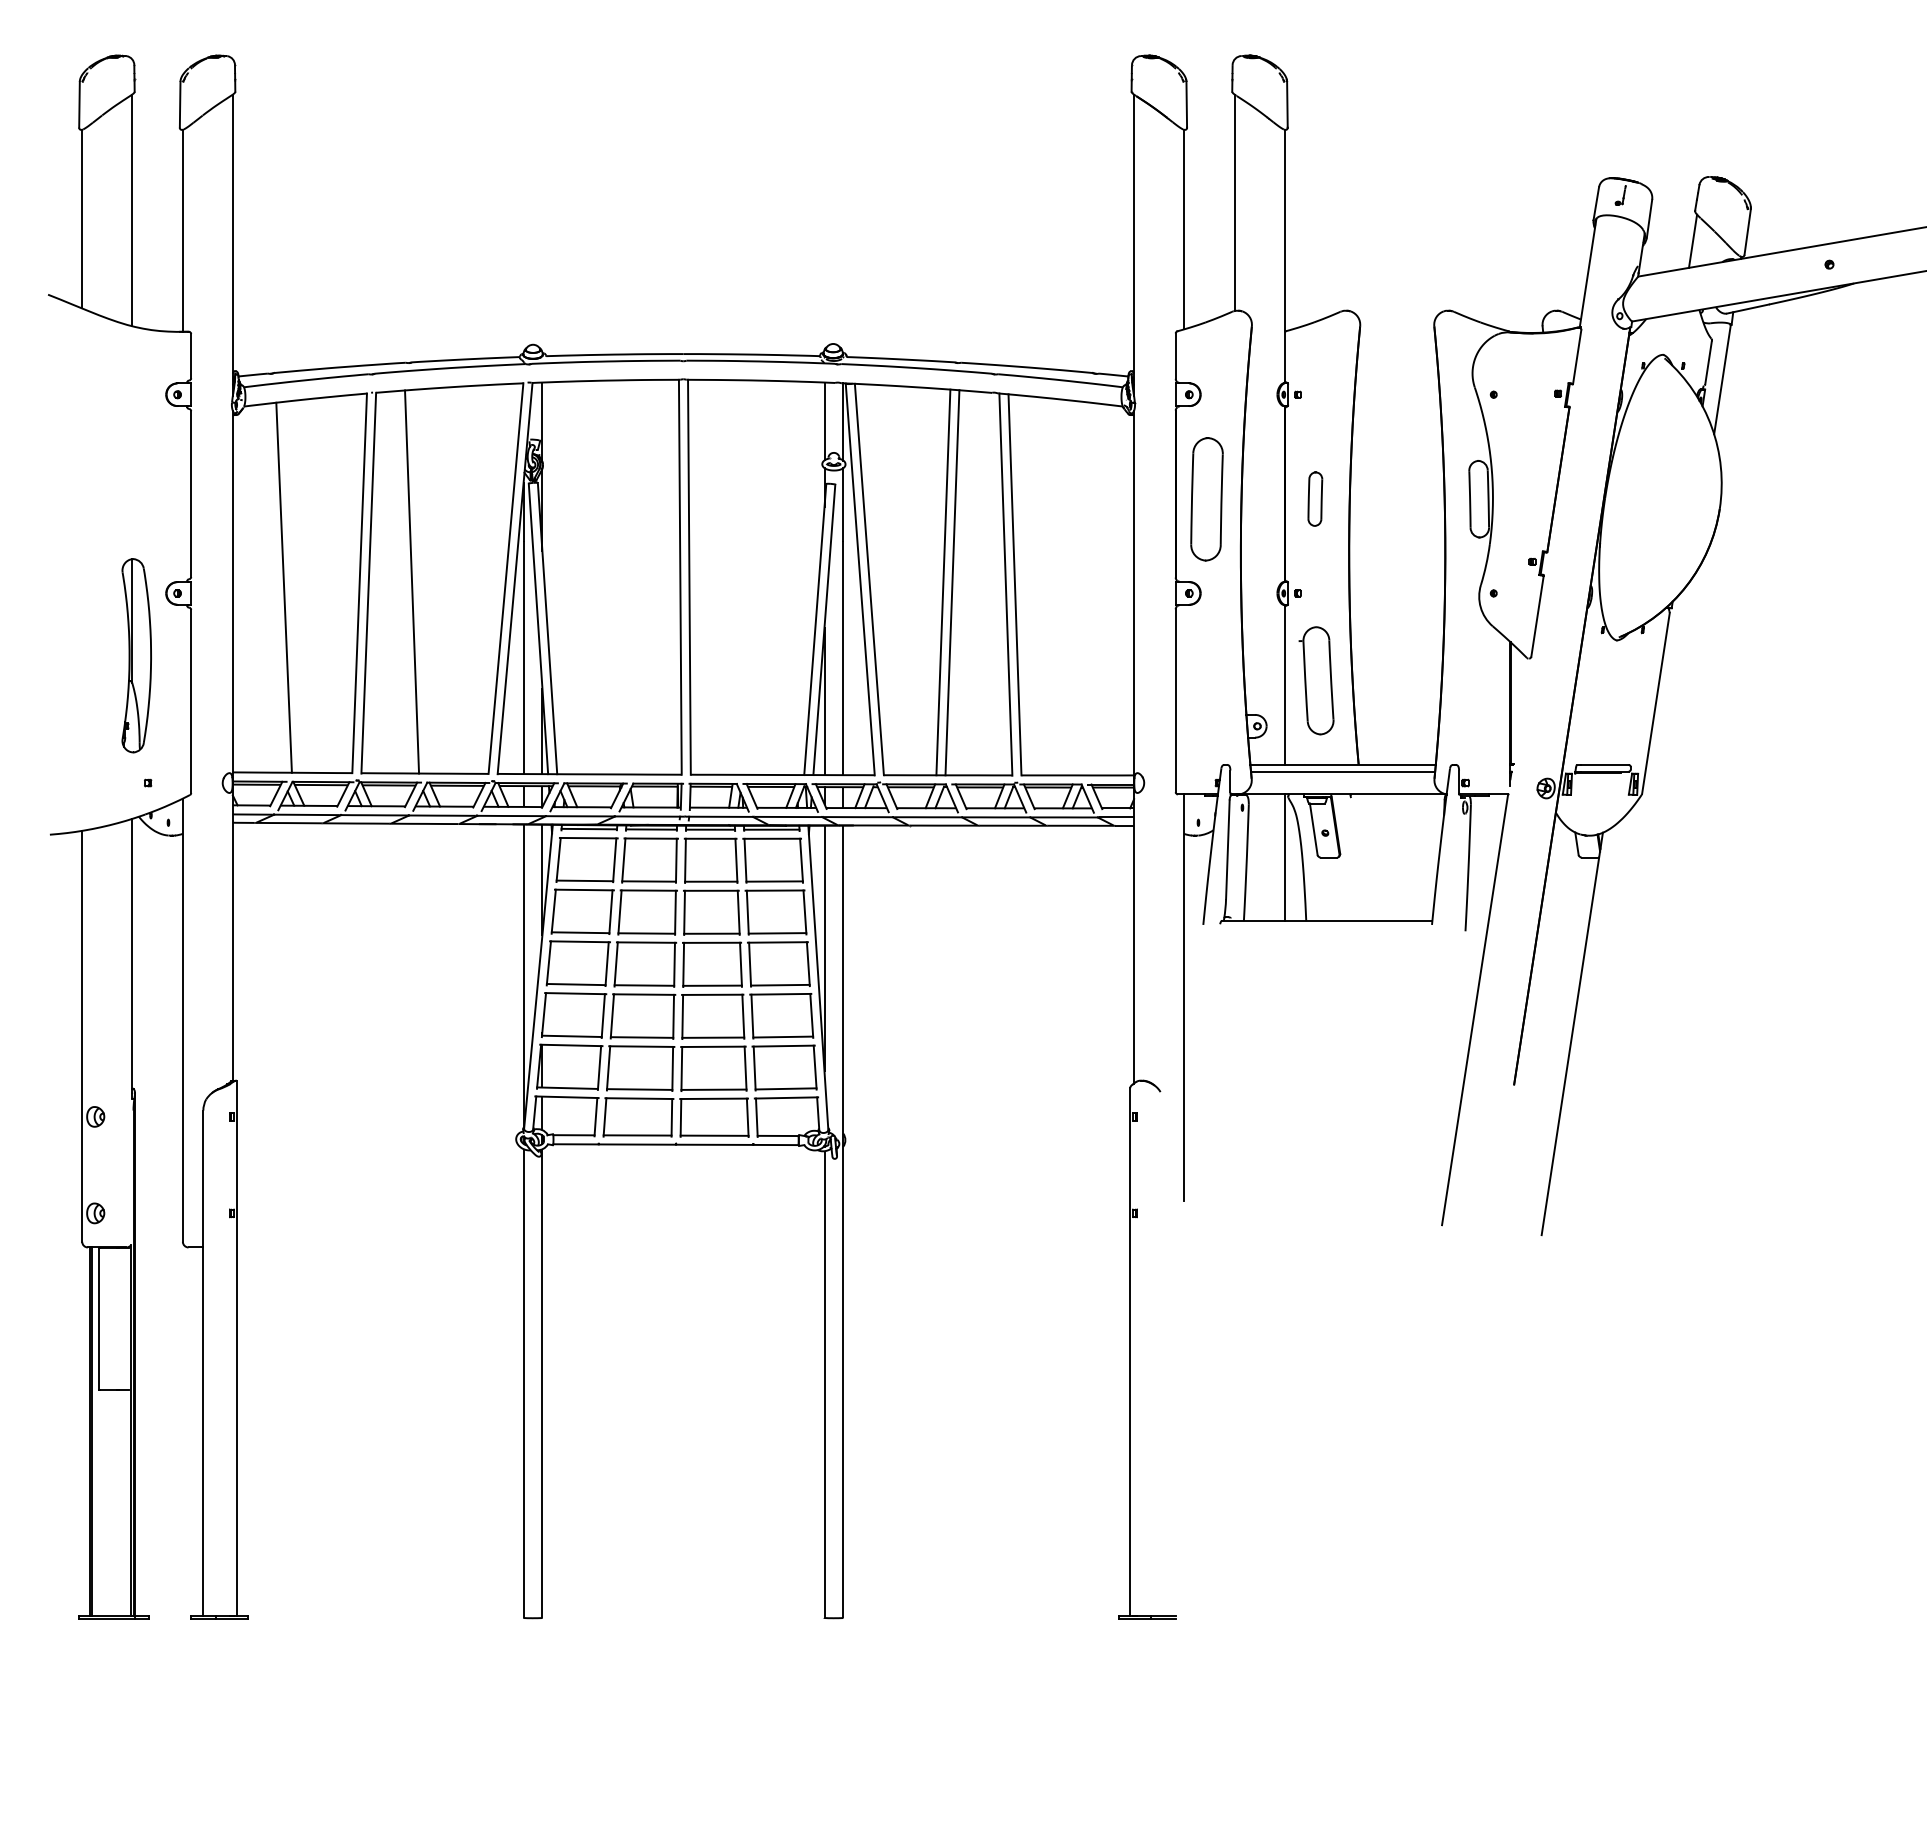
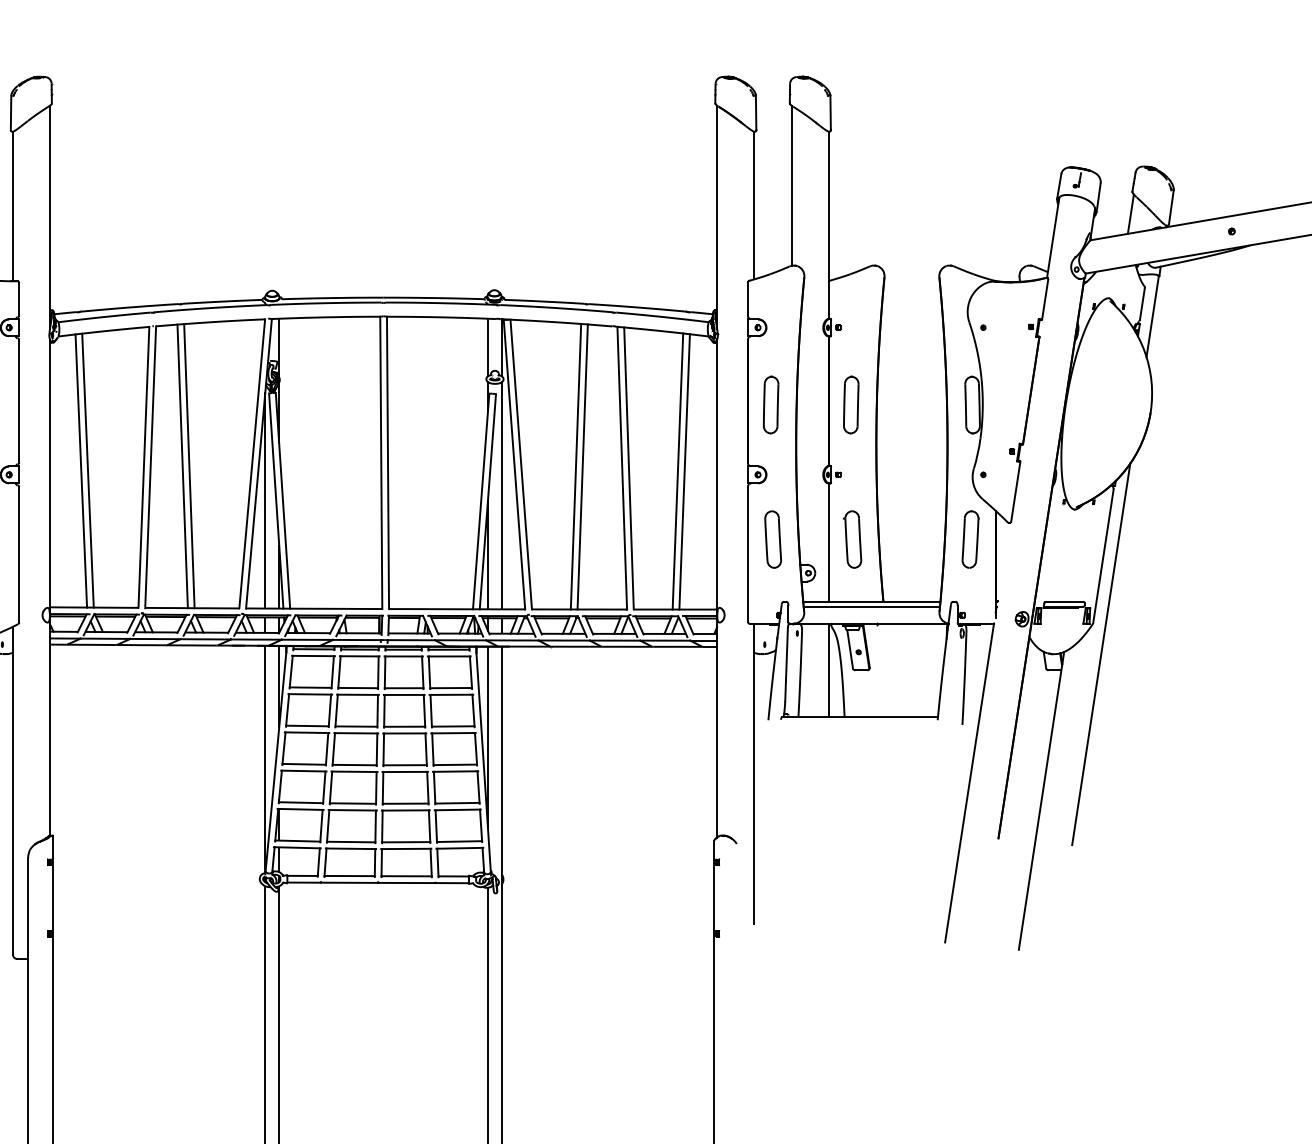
part: (1206, 498) -> (770, 404), size x0.62
part: (1315, 498) -> (851, 404), size x1.43
line: (421, 581) -> (189, 466), added
line: (274, 587) -> (80, 470), added
line: (1080, 588) -> (677, 471), added
line: (1090, 589) -> (684, 471), added
part: (1209, 680) -> (772, 539), added
part: (1316, 680) -> (852, 539), size x0.71
part: (1476, 680) -> (970, 539), added
line: (1652, 835) -> (1100, 654), added

